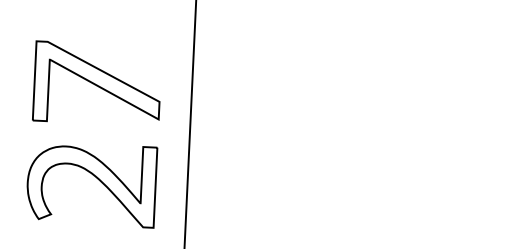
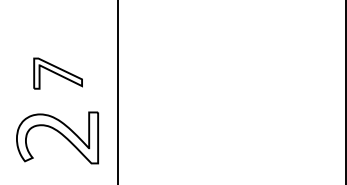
part: (96, 83) -> (57, 73), size x0.6

